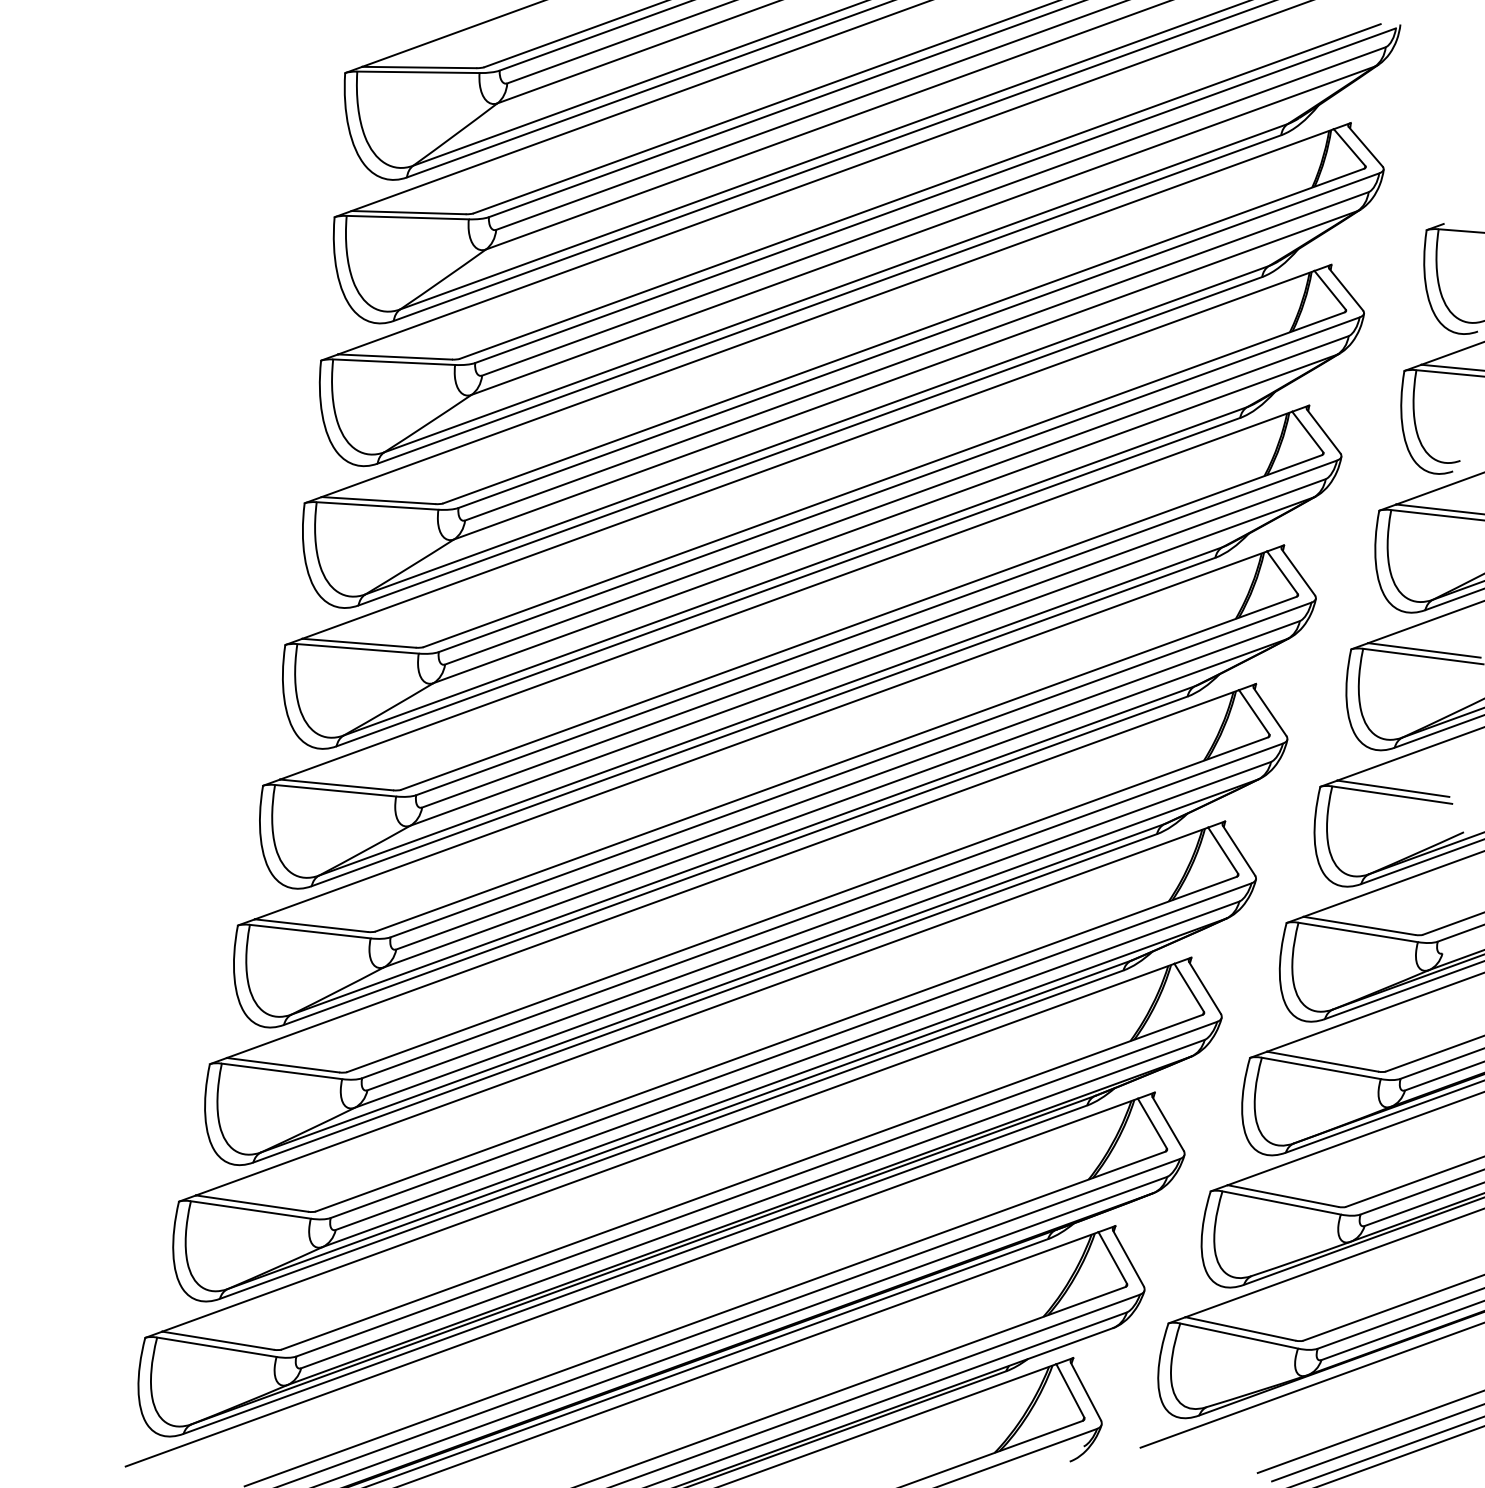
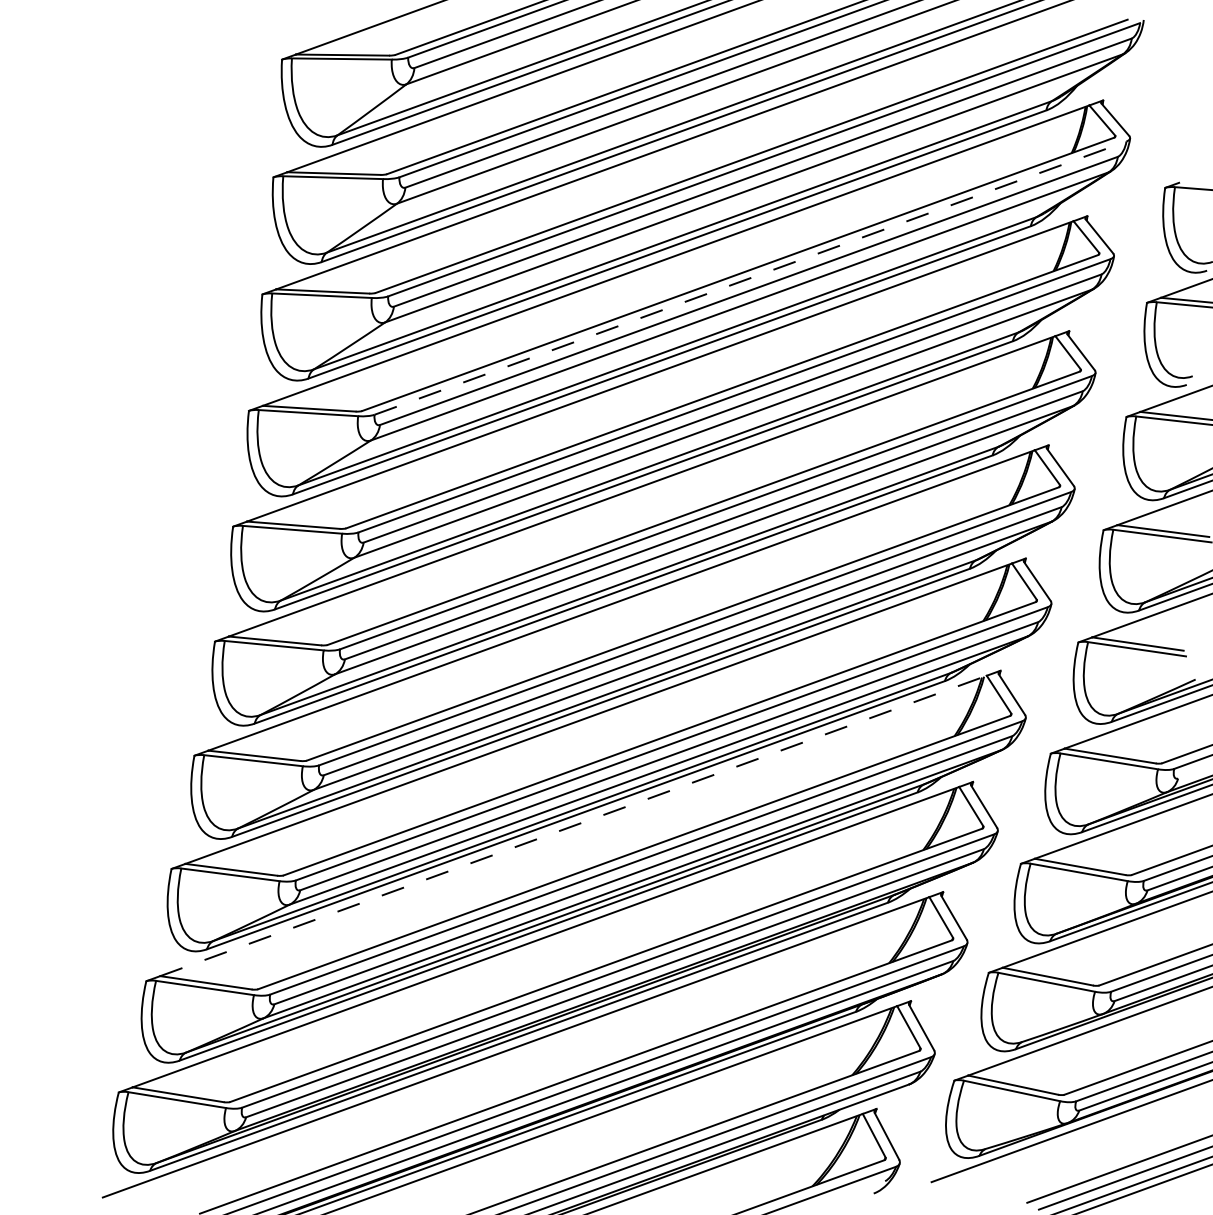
line: (918, 341) -> (750, 278), solid -> dashed
line: (702, 1010) -> (573, 825), solid -> dashed

